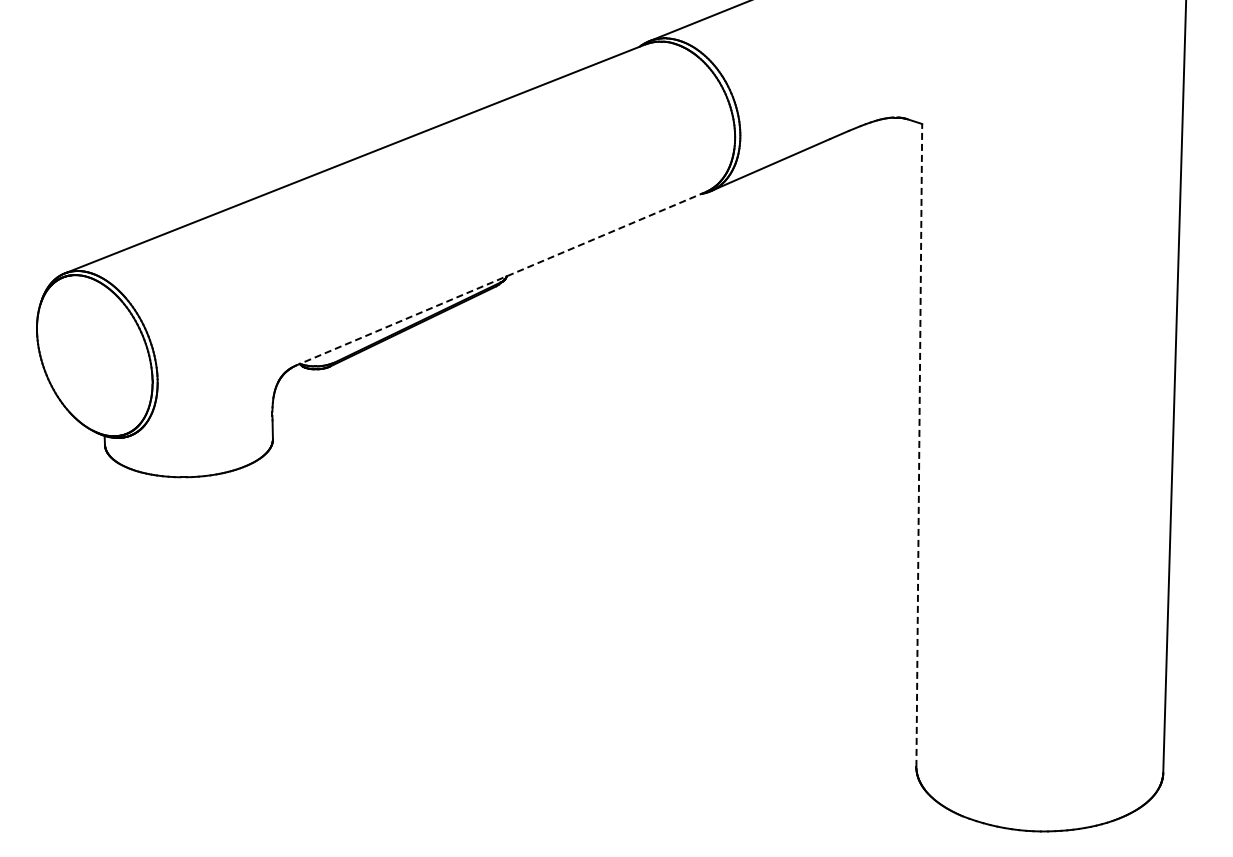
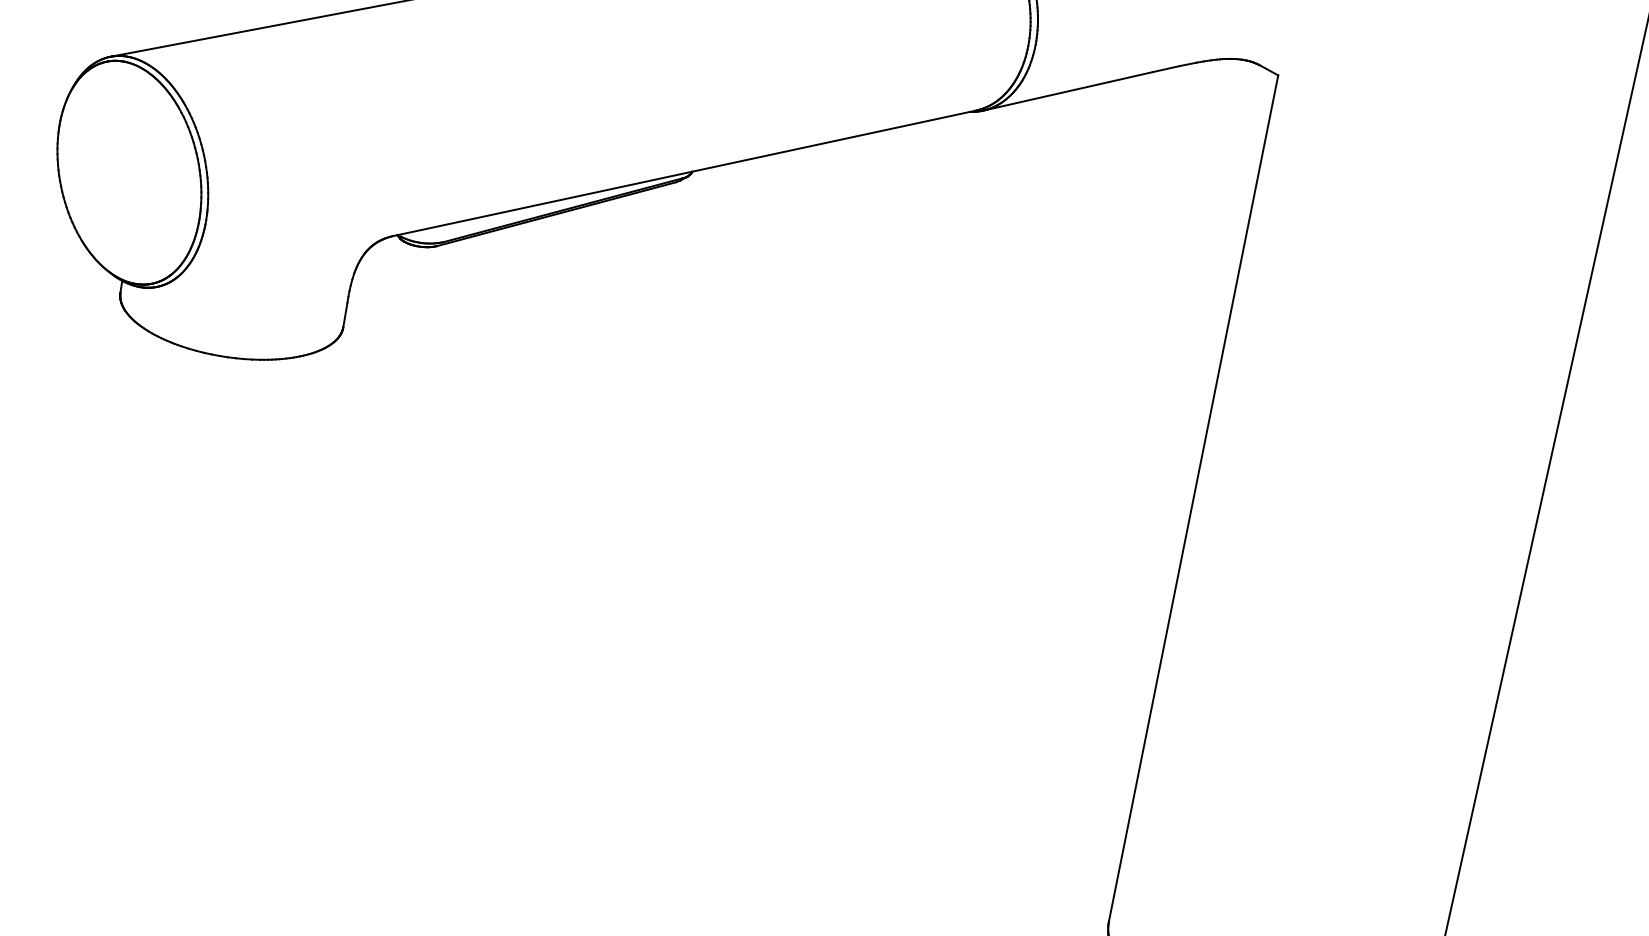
line: (502, 277) -> (686, 172), dashed -> solid
line: (919, 444) -> (1194, 497), dashed -> solid

